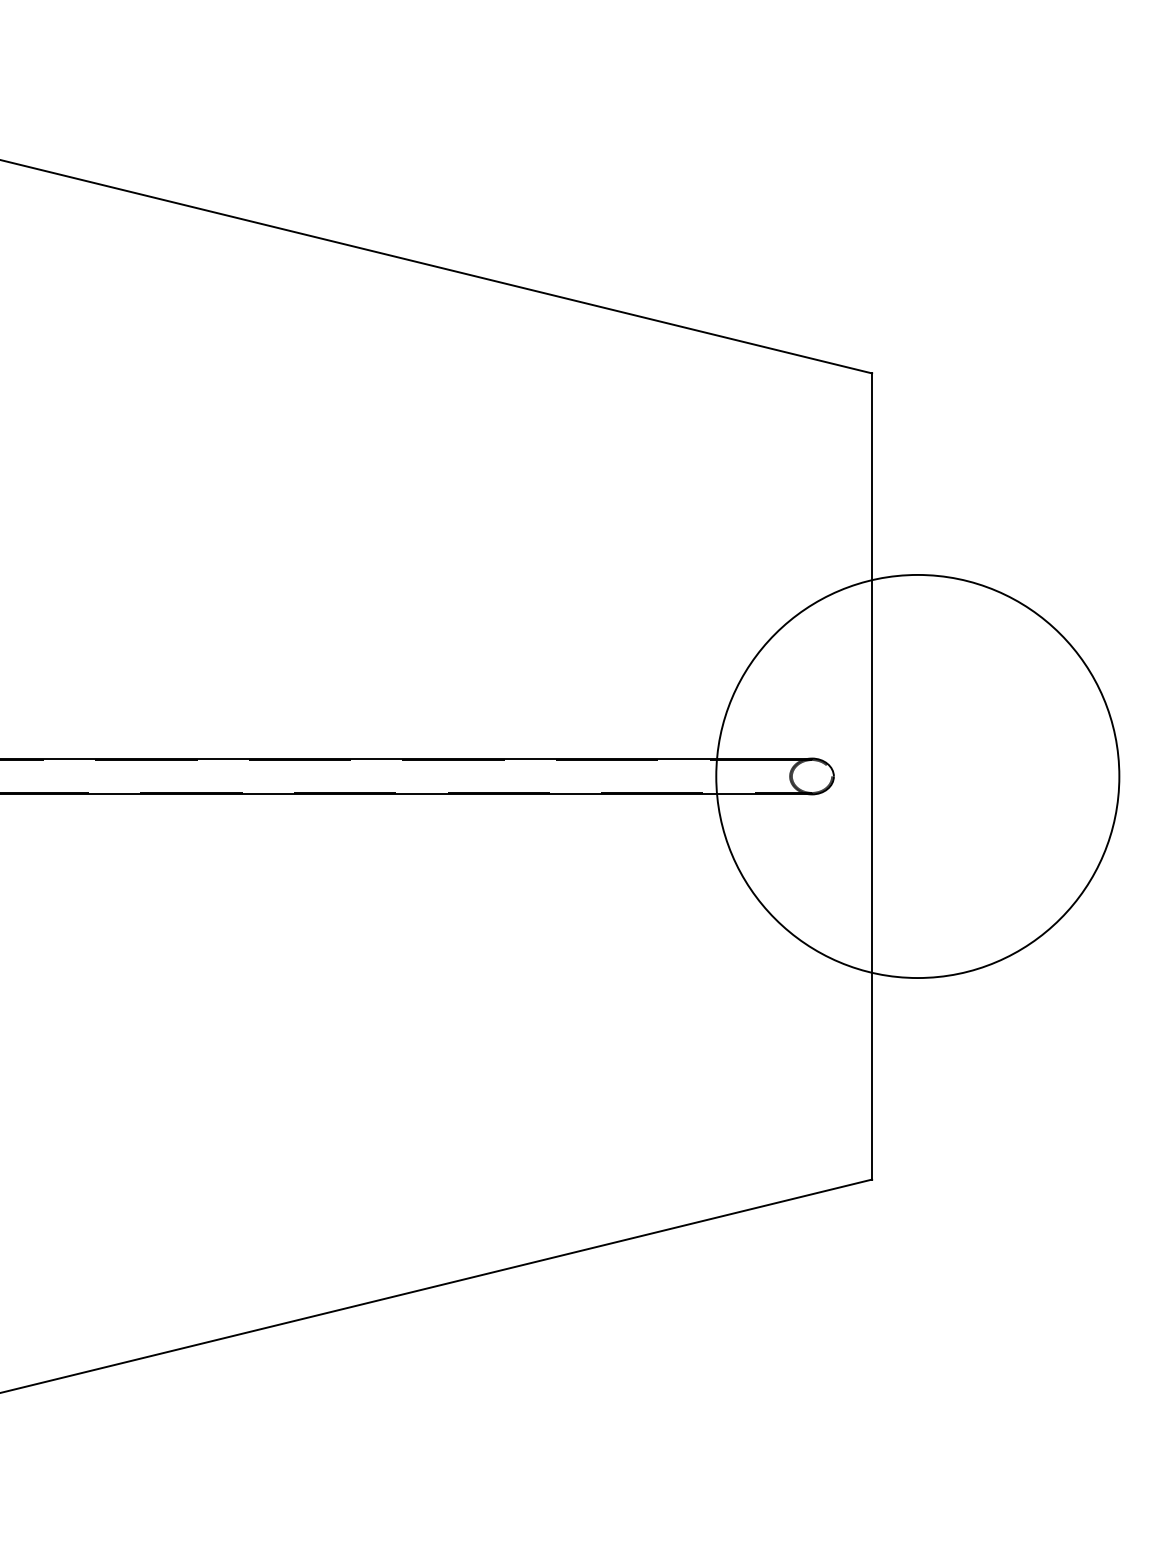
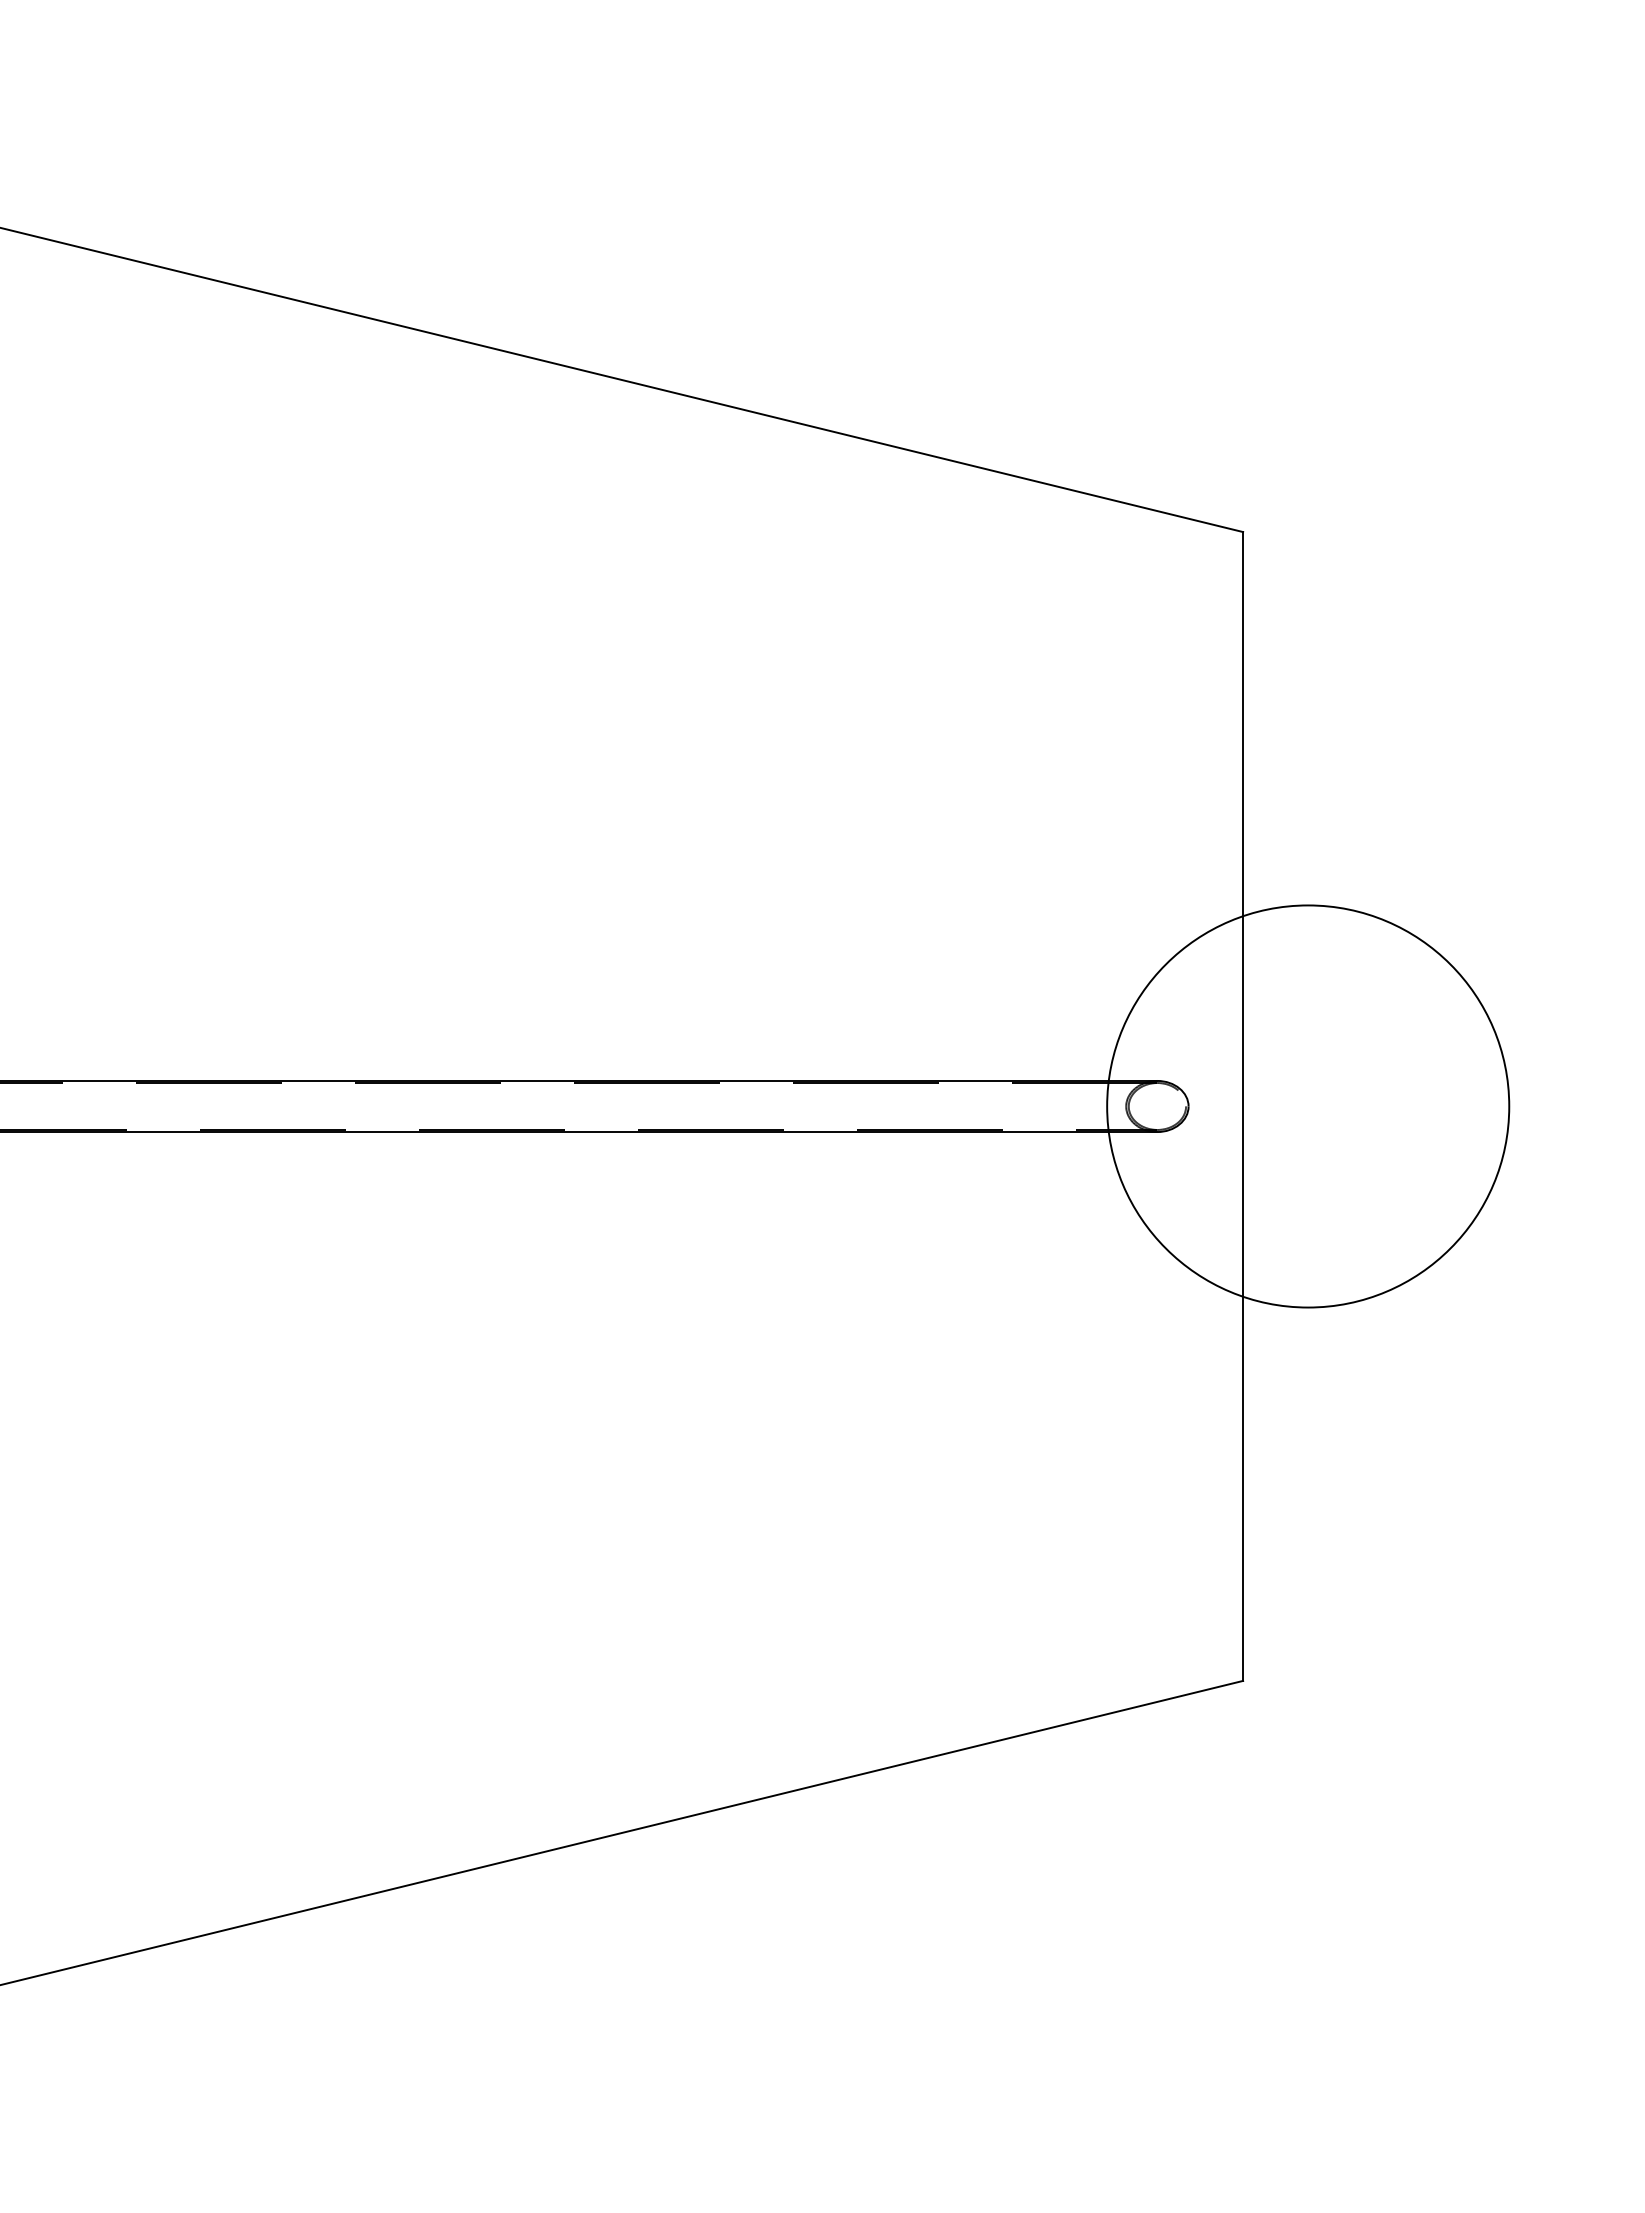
circle: (917, 776) -> (1307, 1106), size x0.7

